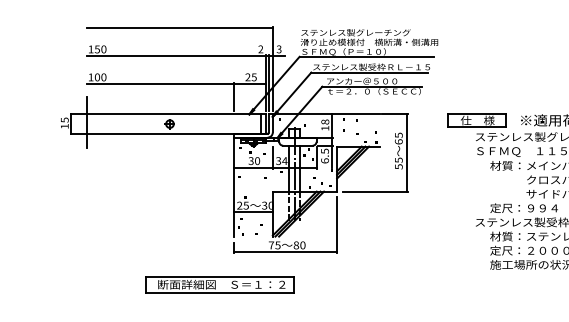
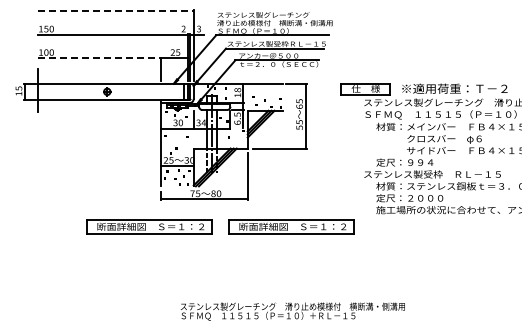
line: (180, 27) -> (116, 10), solid -> dashed
line: (160, 84) -> (99, 58), solid -> dashed
part: (389, 284) -> (291, 226), added

